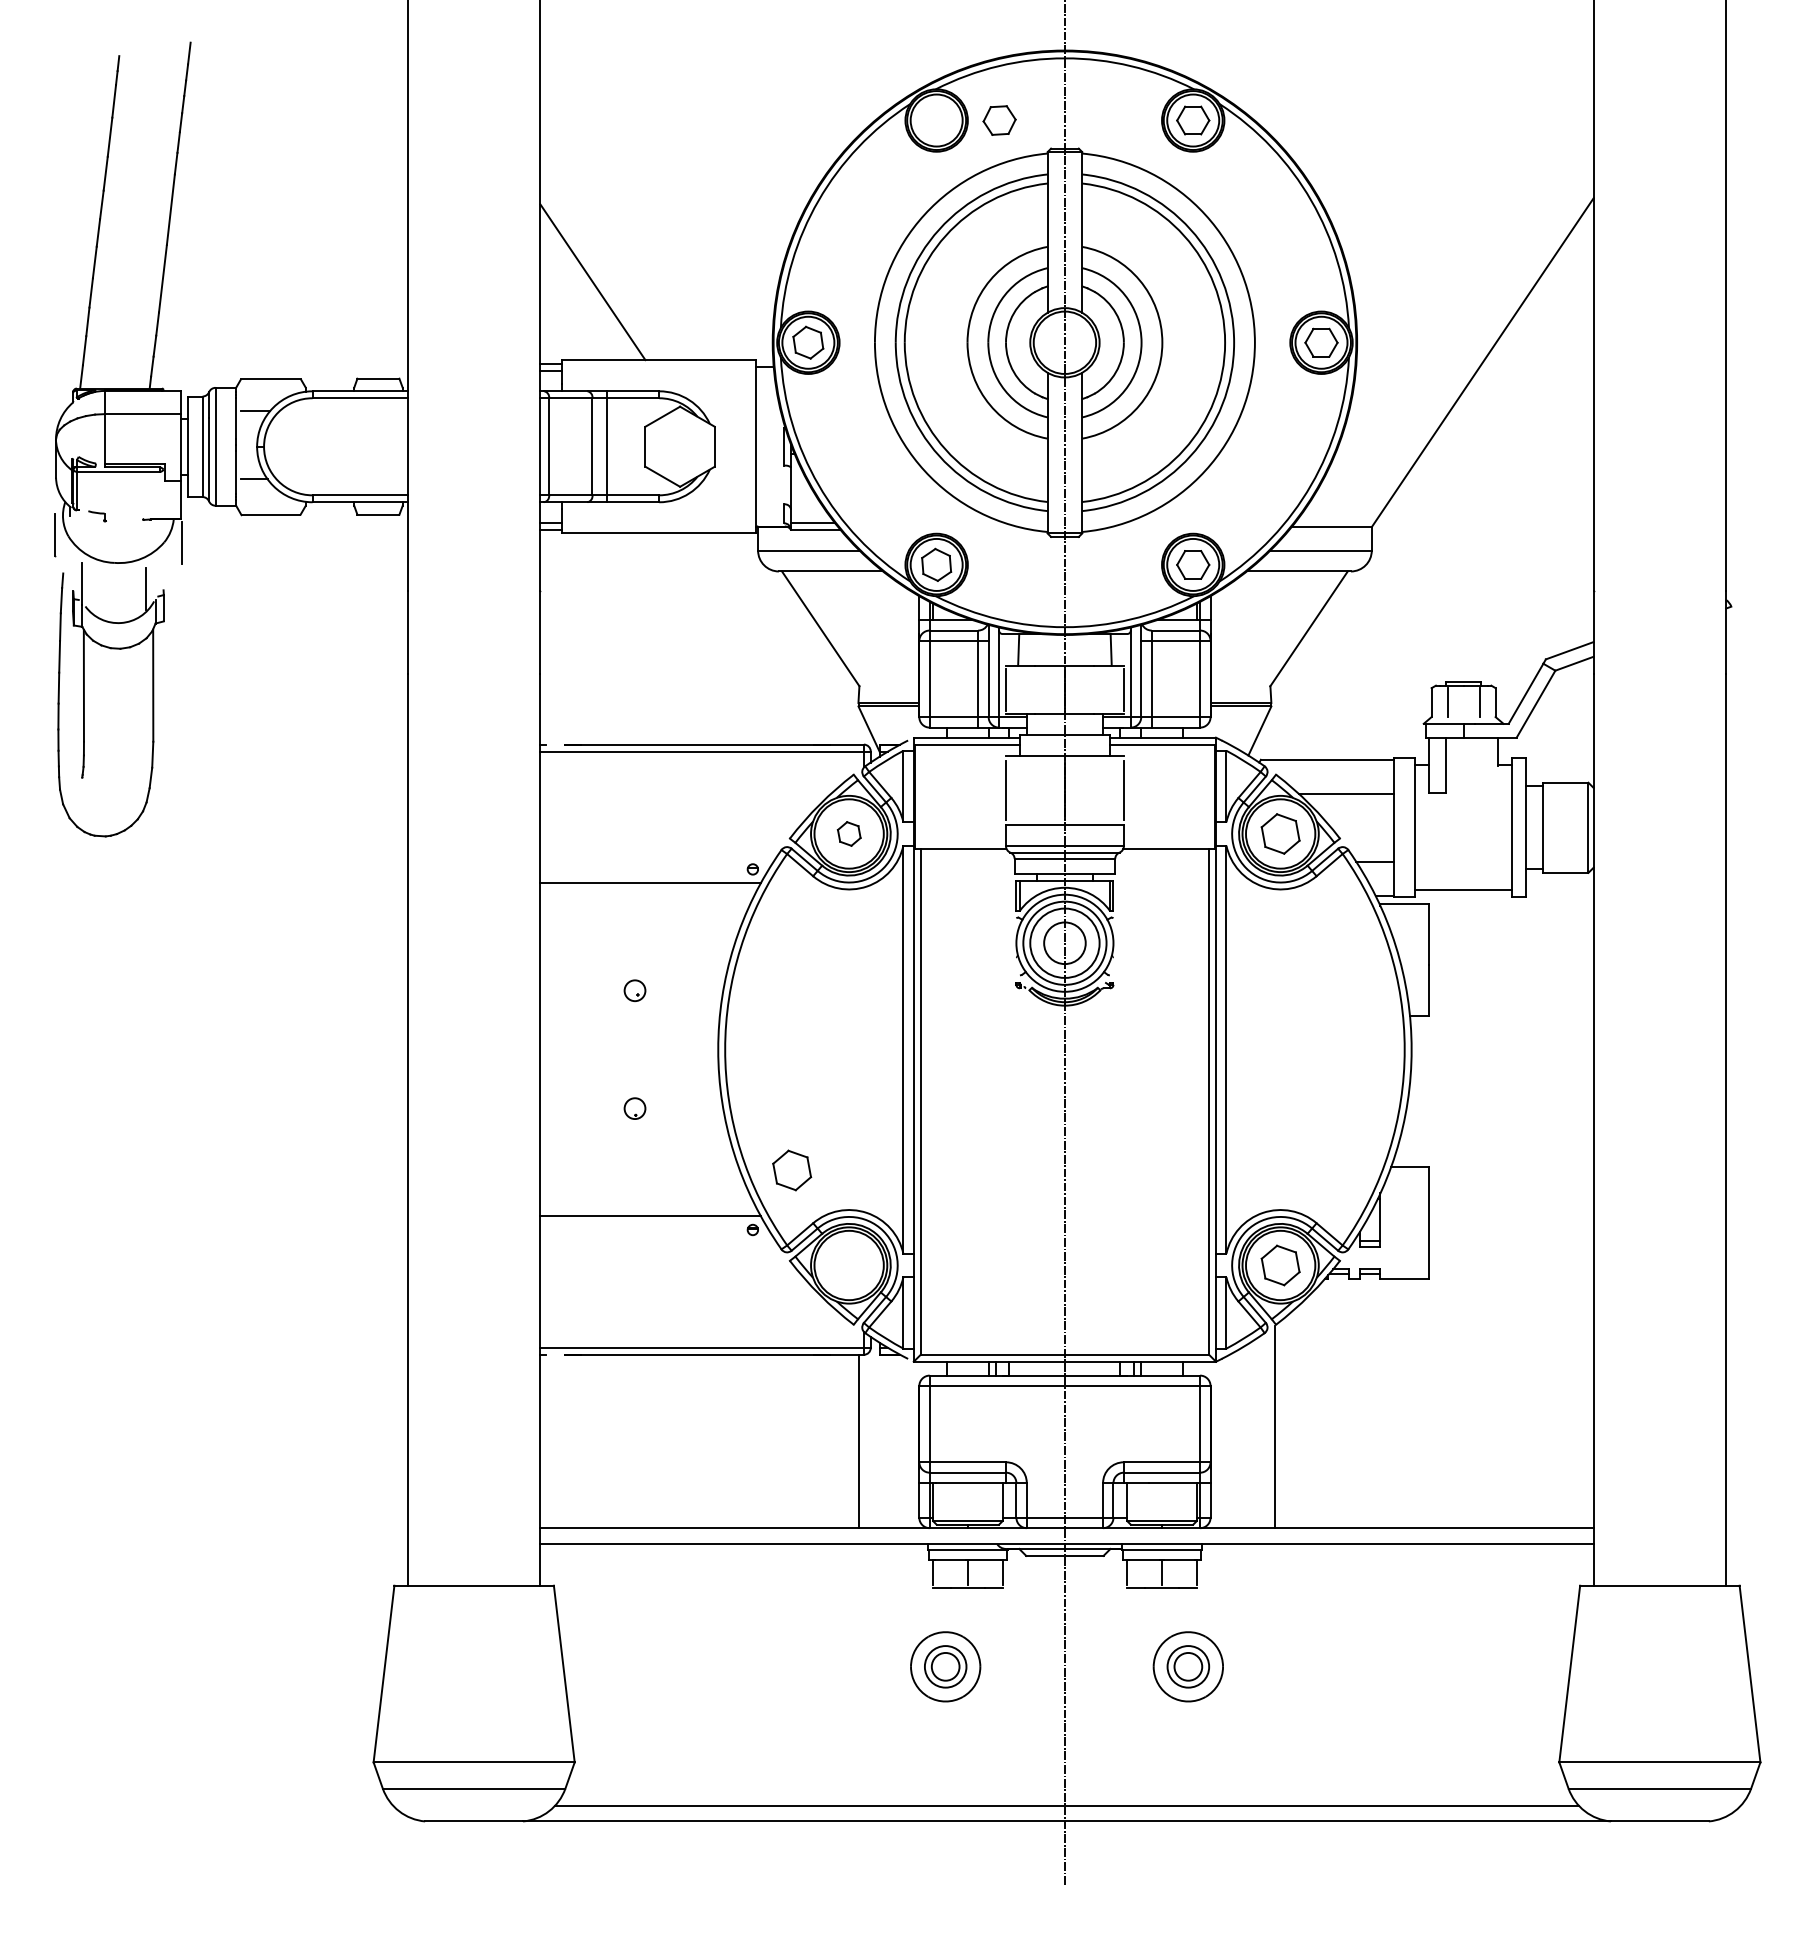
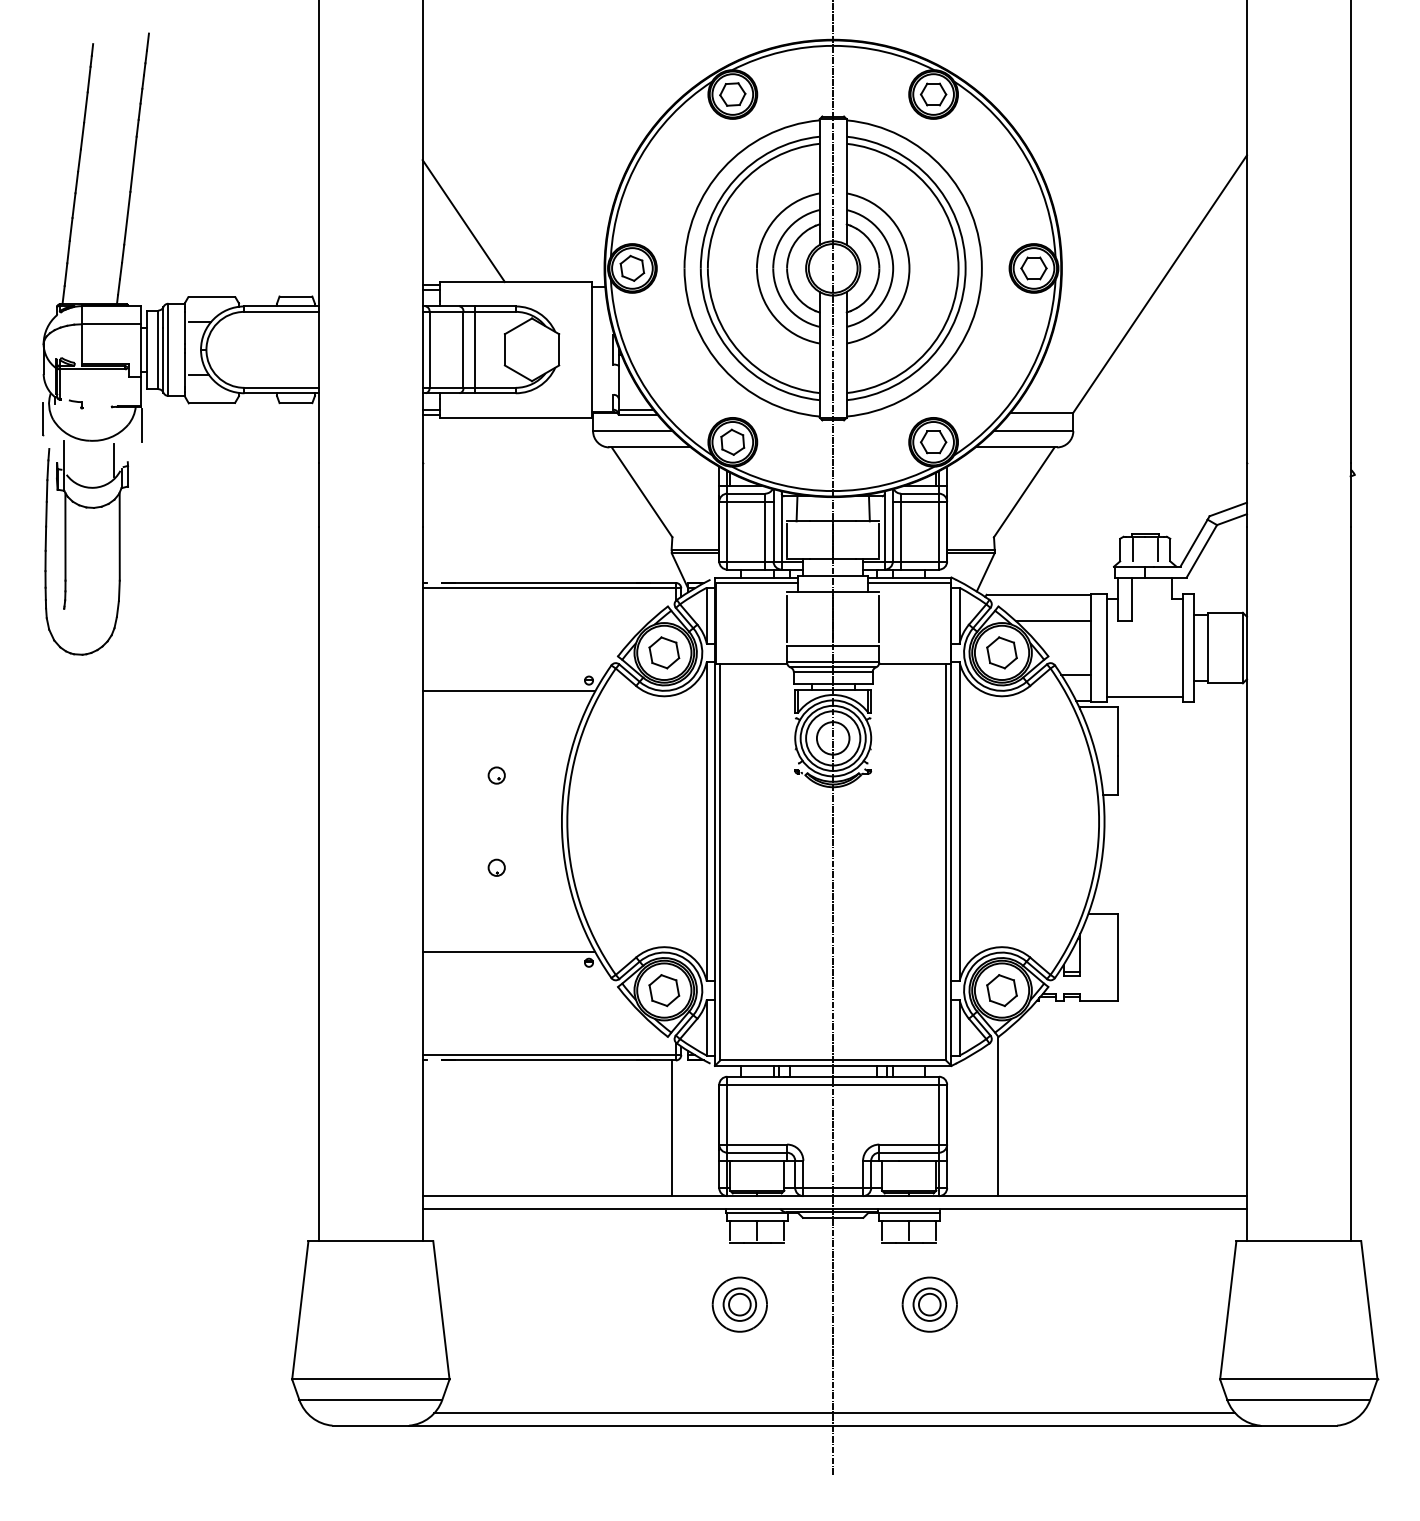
part: (999, 120) -> (732, 94), moved
part: (849, 833) -> (664, 652), size x1.67
part: (792, 1170) -> (664, 990), moved

